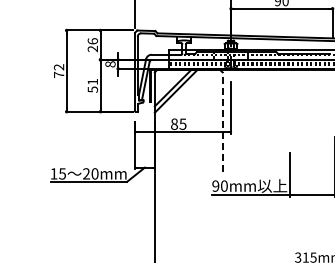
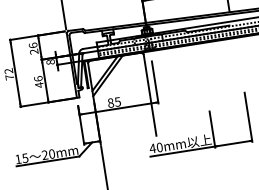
text: (92, 85) -> (38, 81), 51 -> 46
line: (222, 121) -> (149, 94), dashed -> solid
text: (215, 185) -> (152, 148), 90mm -> 40mm

